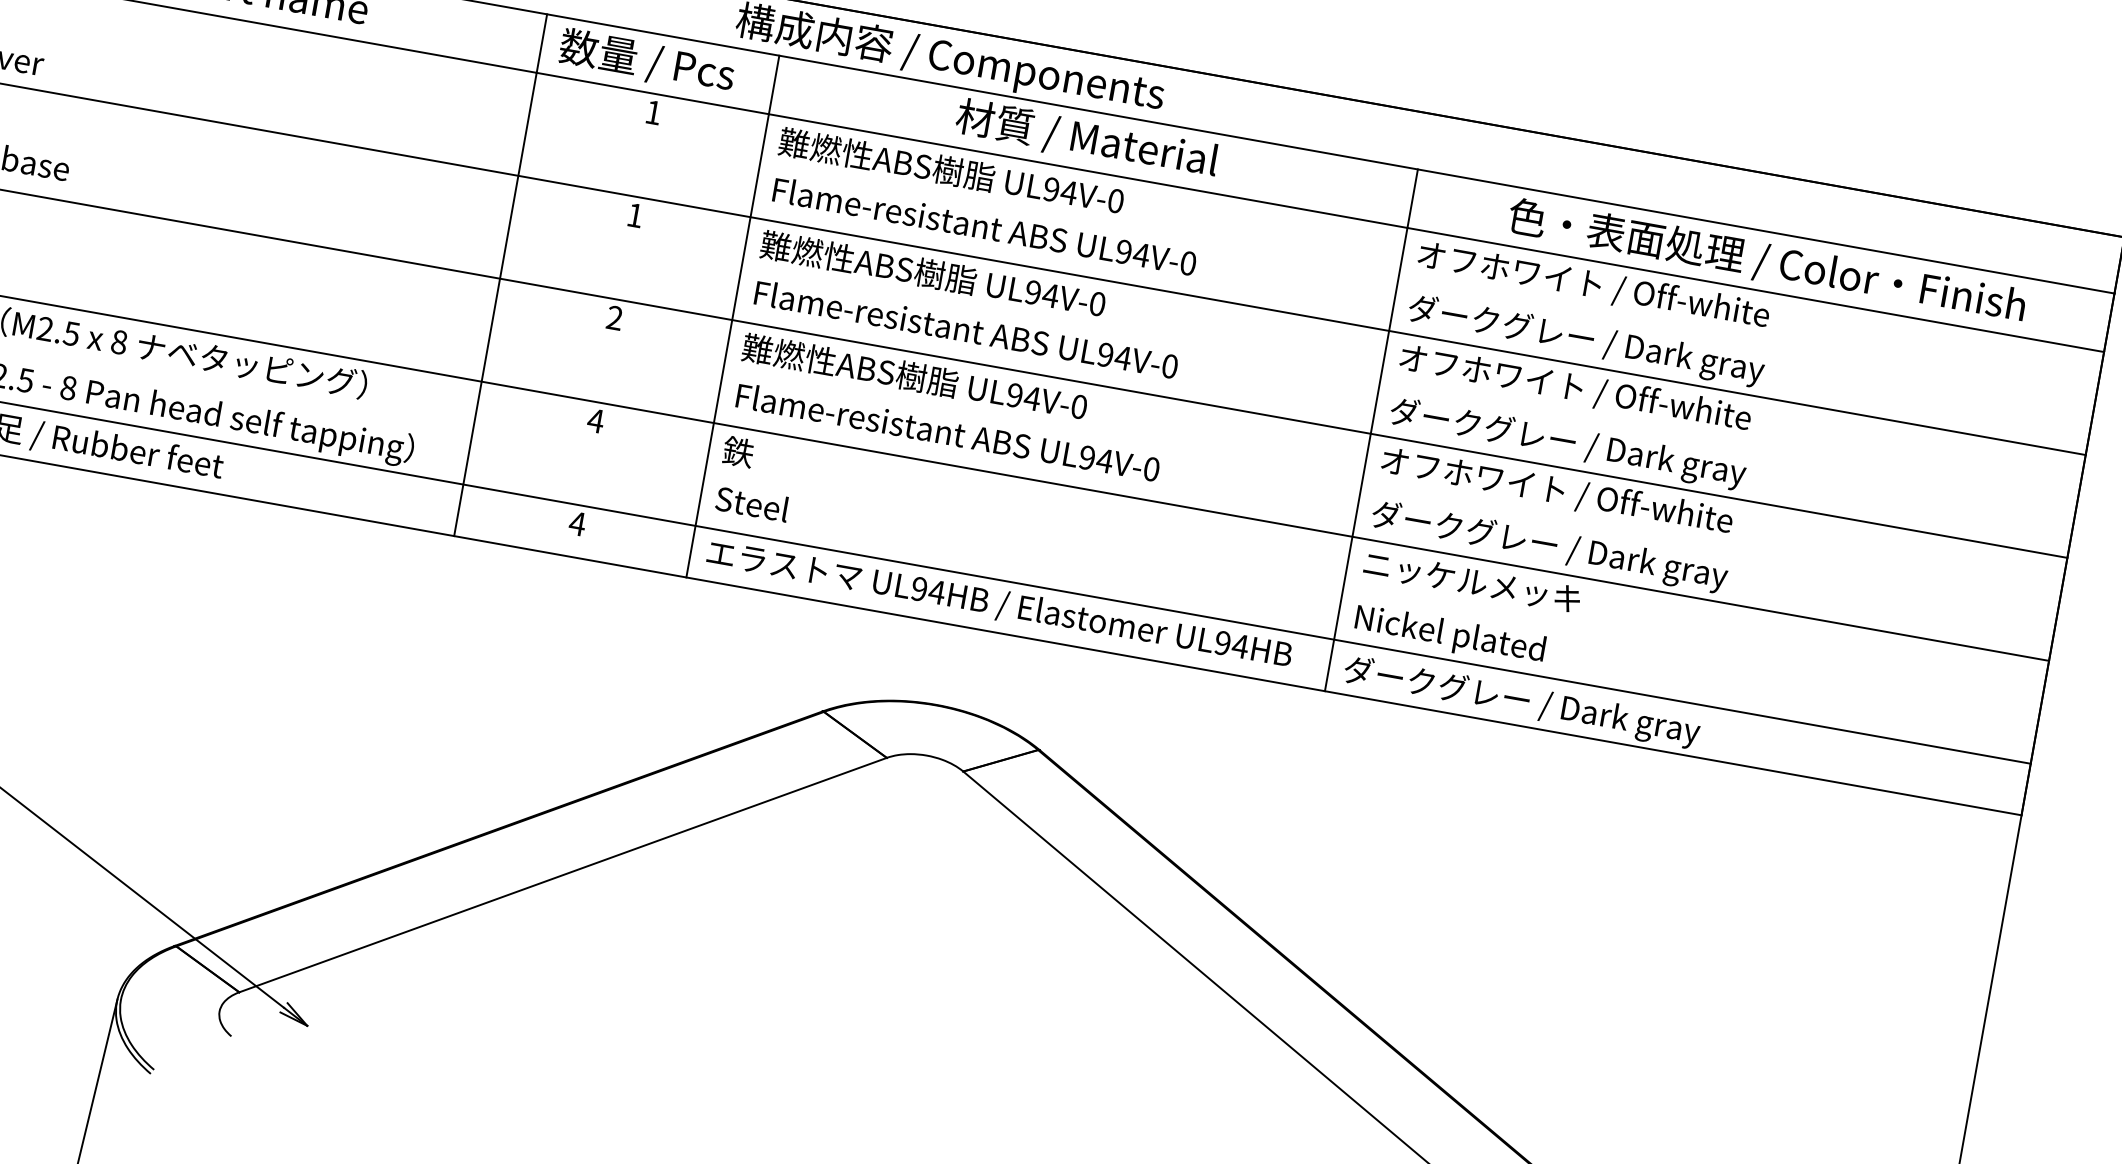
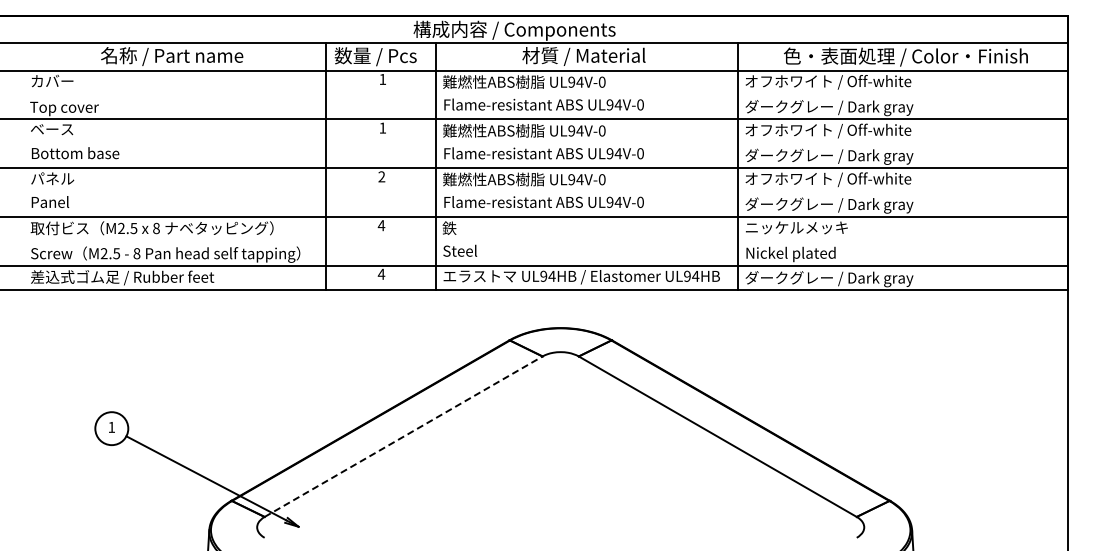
line: (564, 874) -> (404, 436), solid -> dashed

